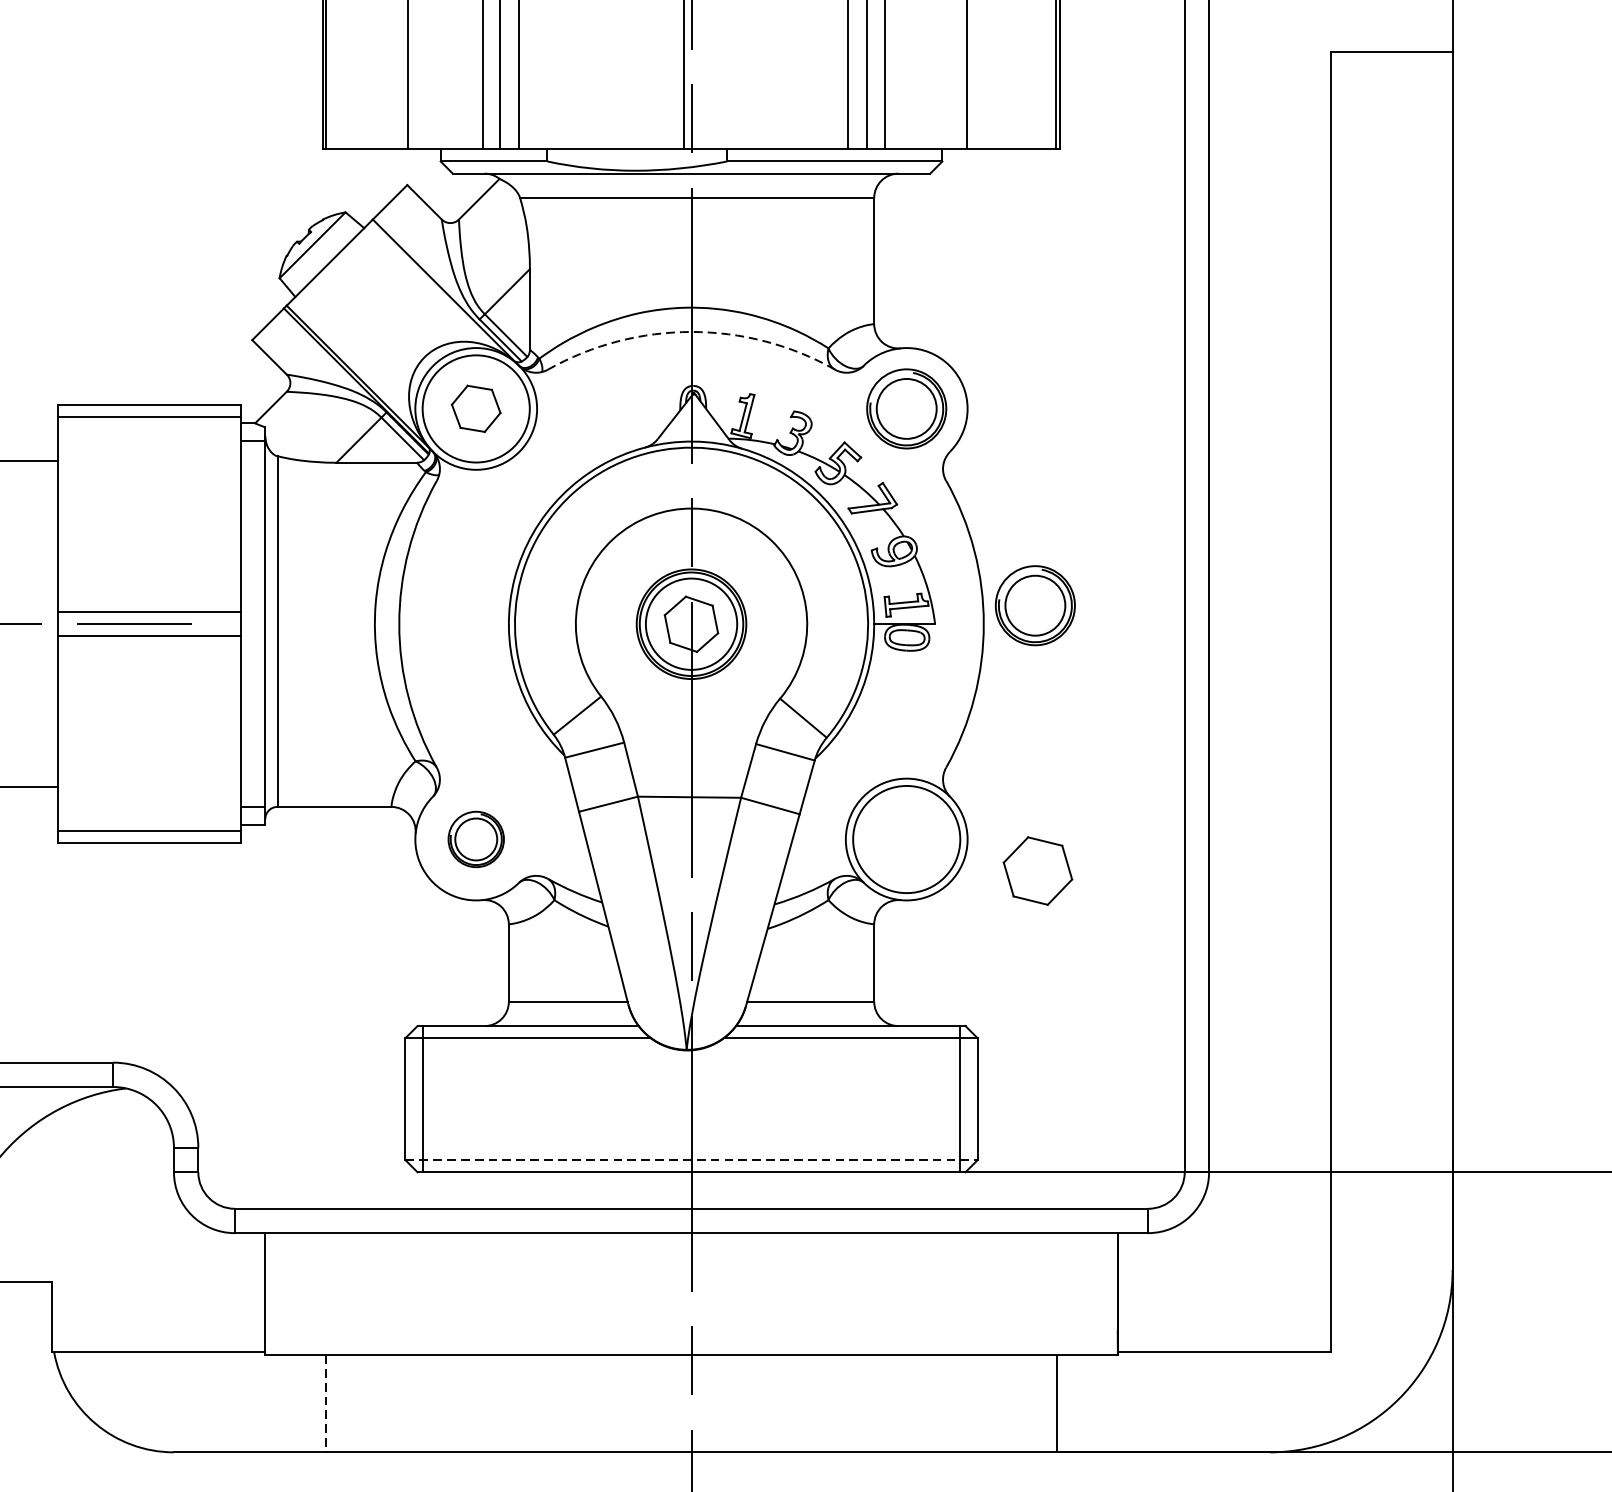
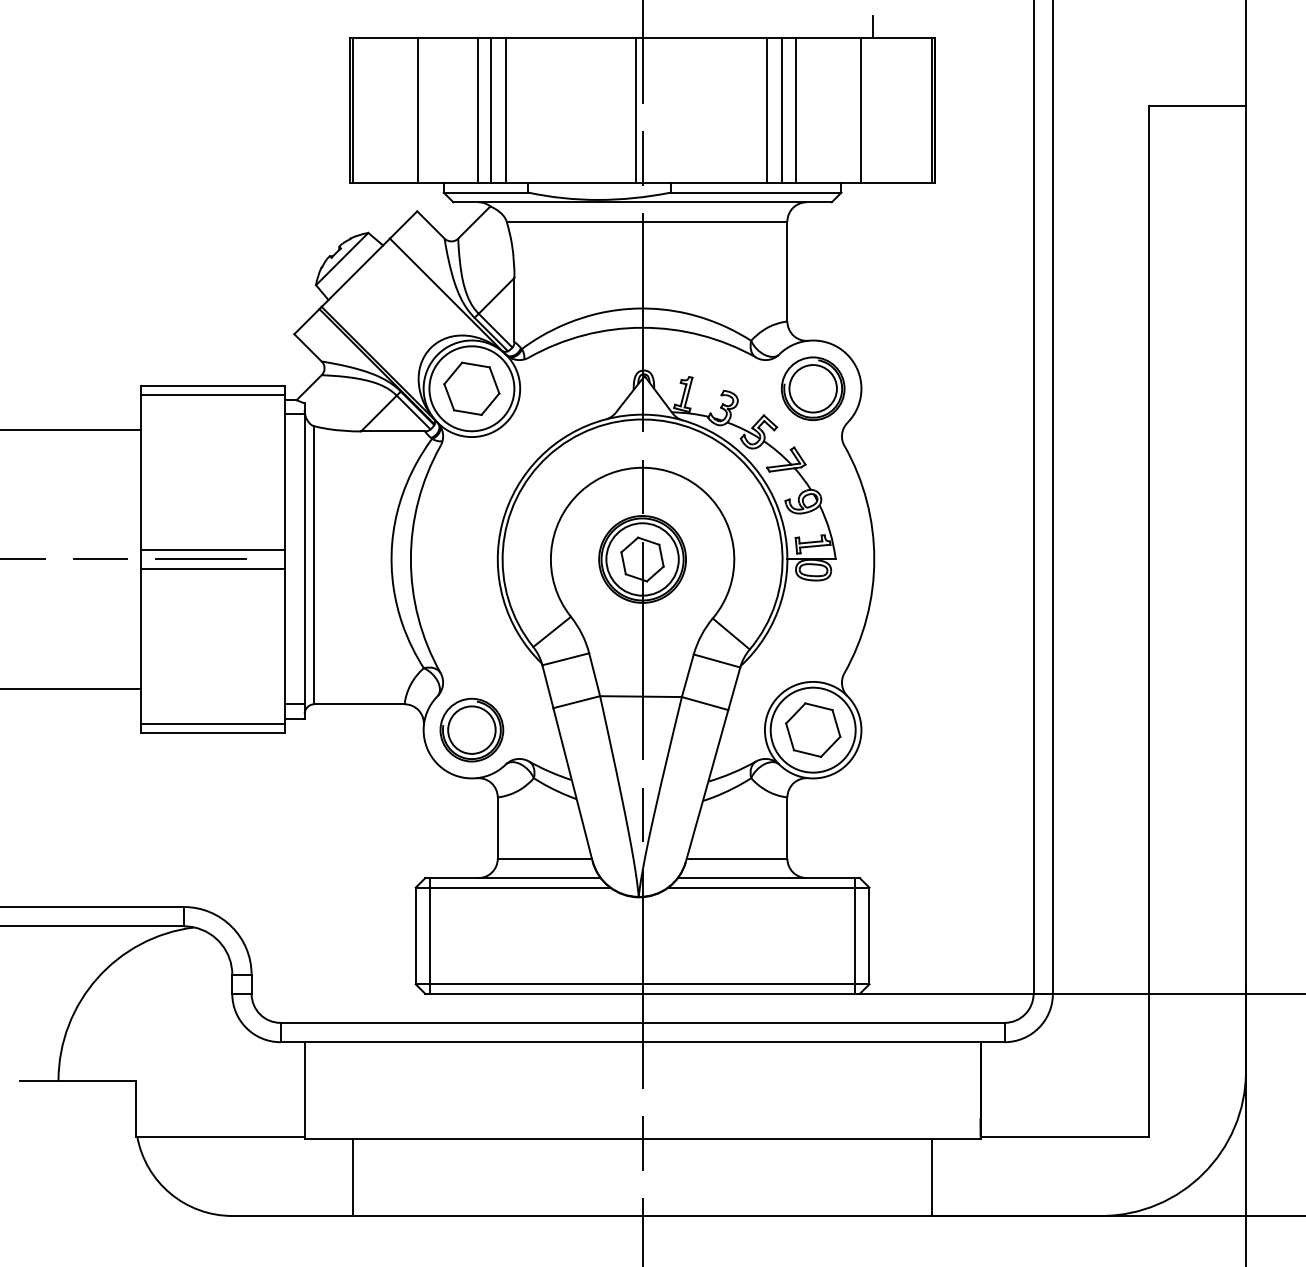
arc: (691, 331) -> (642, 327), dashed -> solid
part: (475, 408) -> (471, 388), size x1.43
part: (1034, 605) -> (914, 544), removed
part: (475, 838) -> (471, 729), size x1.43
part: (1038, 870) -> (813, 729), moved
line: (691, 1160) -> (642, 984), dashed -> solid
line: (325, 1403) -> (352, 1177), dashed -> solid

